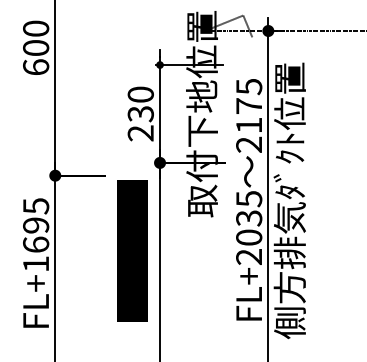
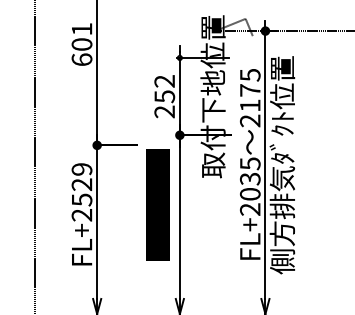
text: (35, 28) -> (81, 29), 600 -> 601
text: (140, 103) -> (164, 88), 230 -> 252
text: (35, 235) -> (81, 192), FL+1695 -> FL+2529

